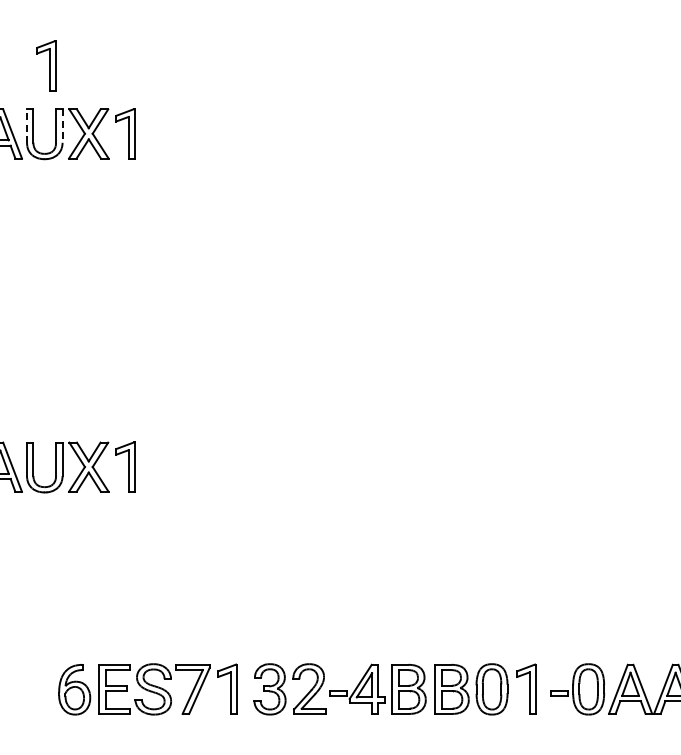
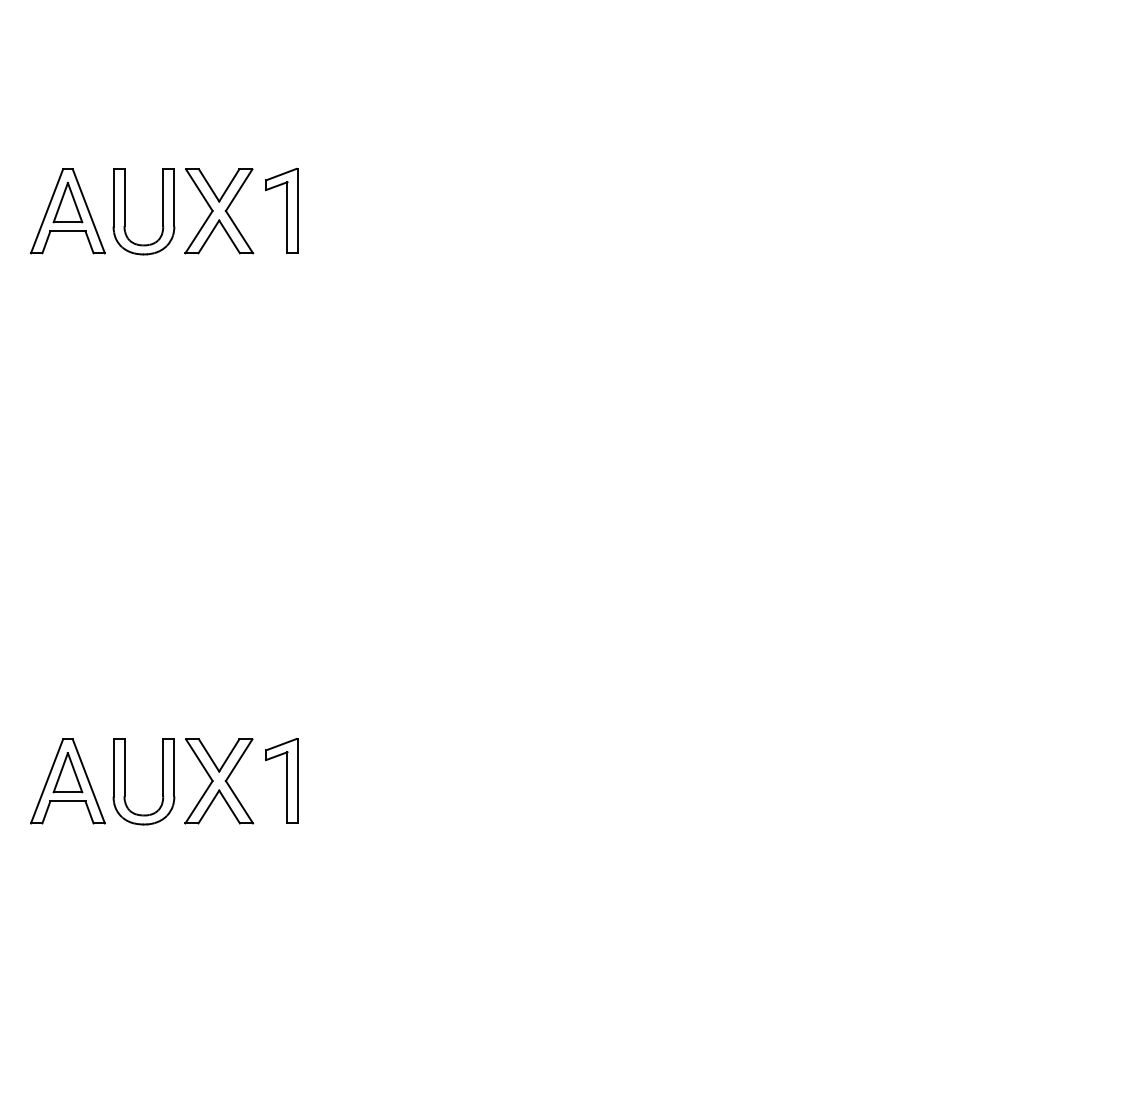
part: (46, 65) -> (146, 94), removed
line: (27, 126) -> (114, 198), dashed -> solid
line: (62, 126) -> (174, 198), dashed -> solid

